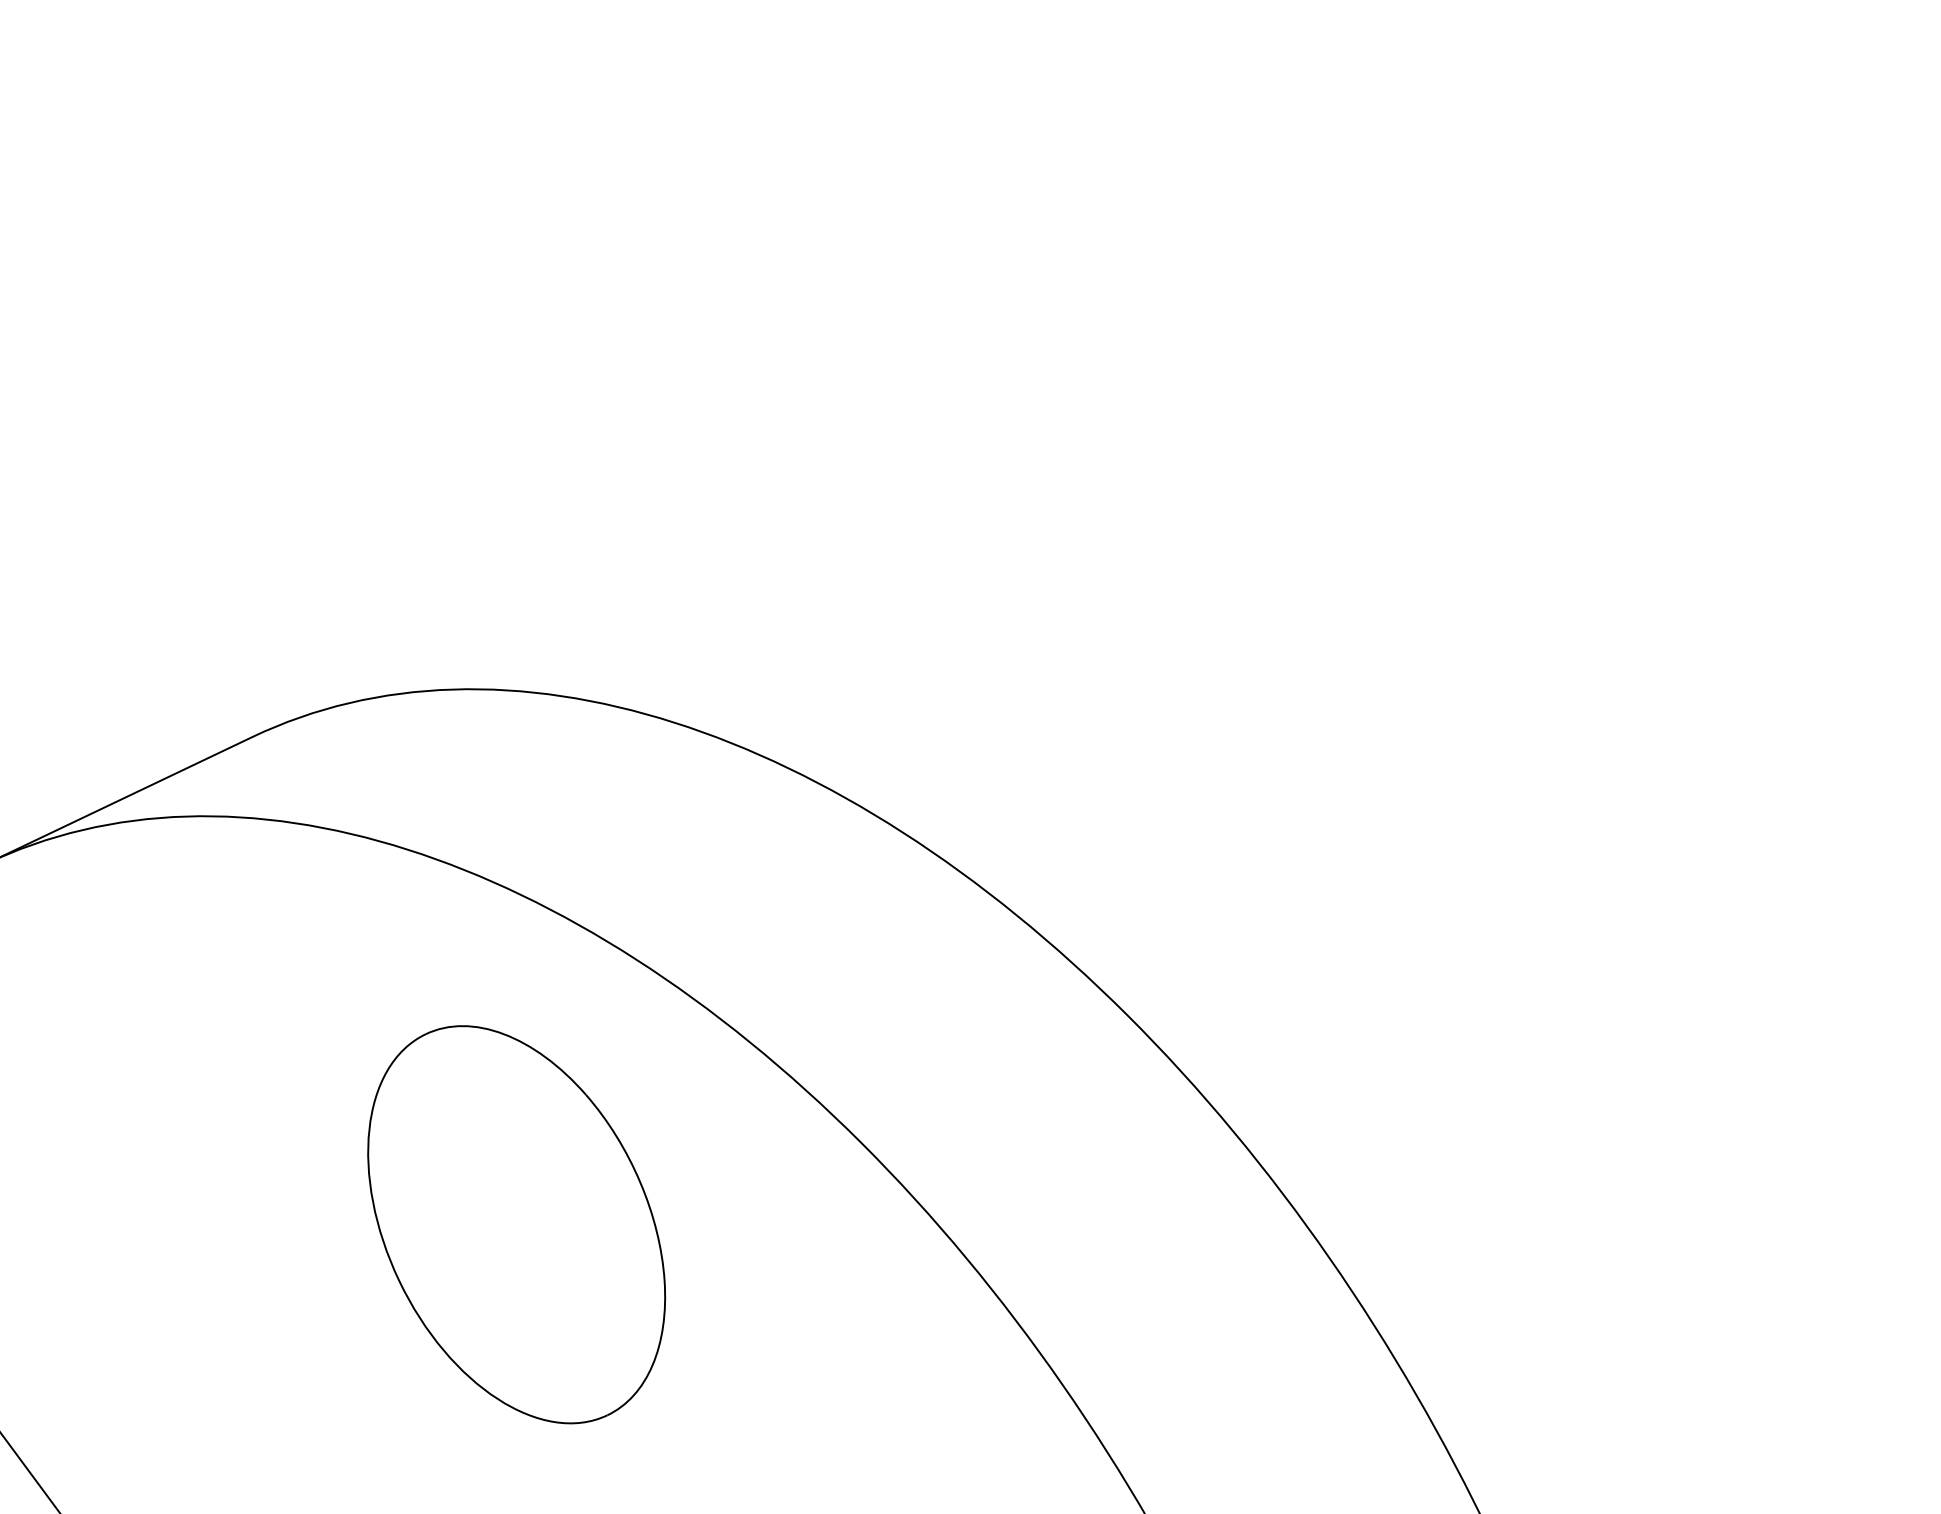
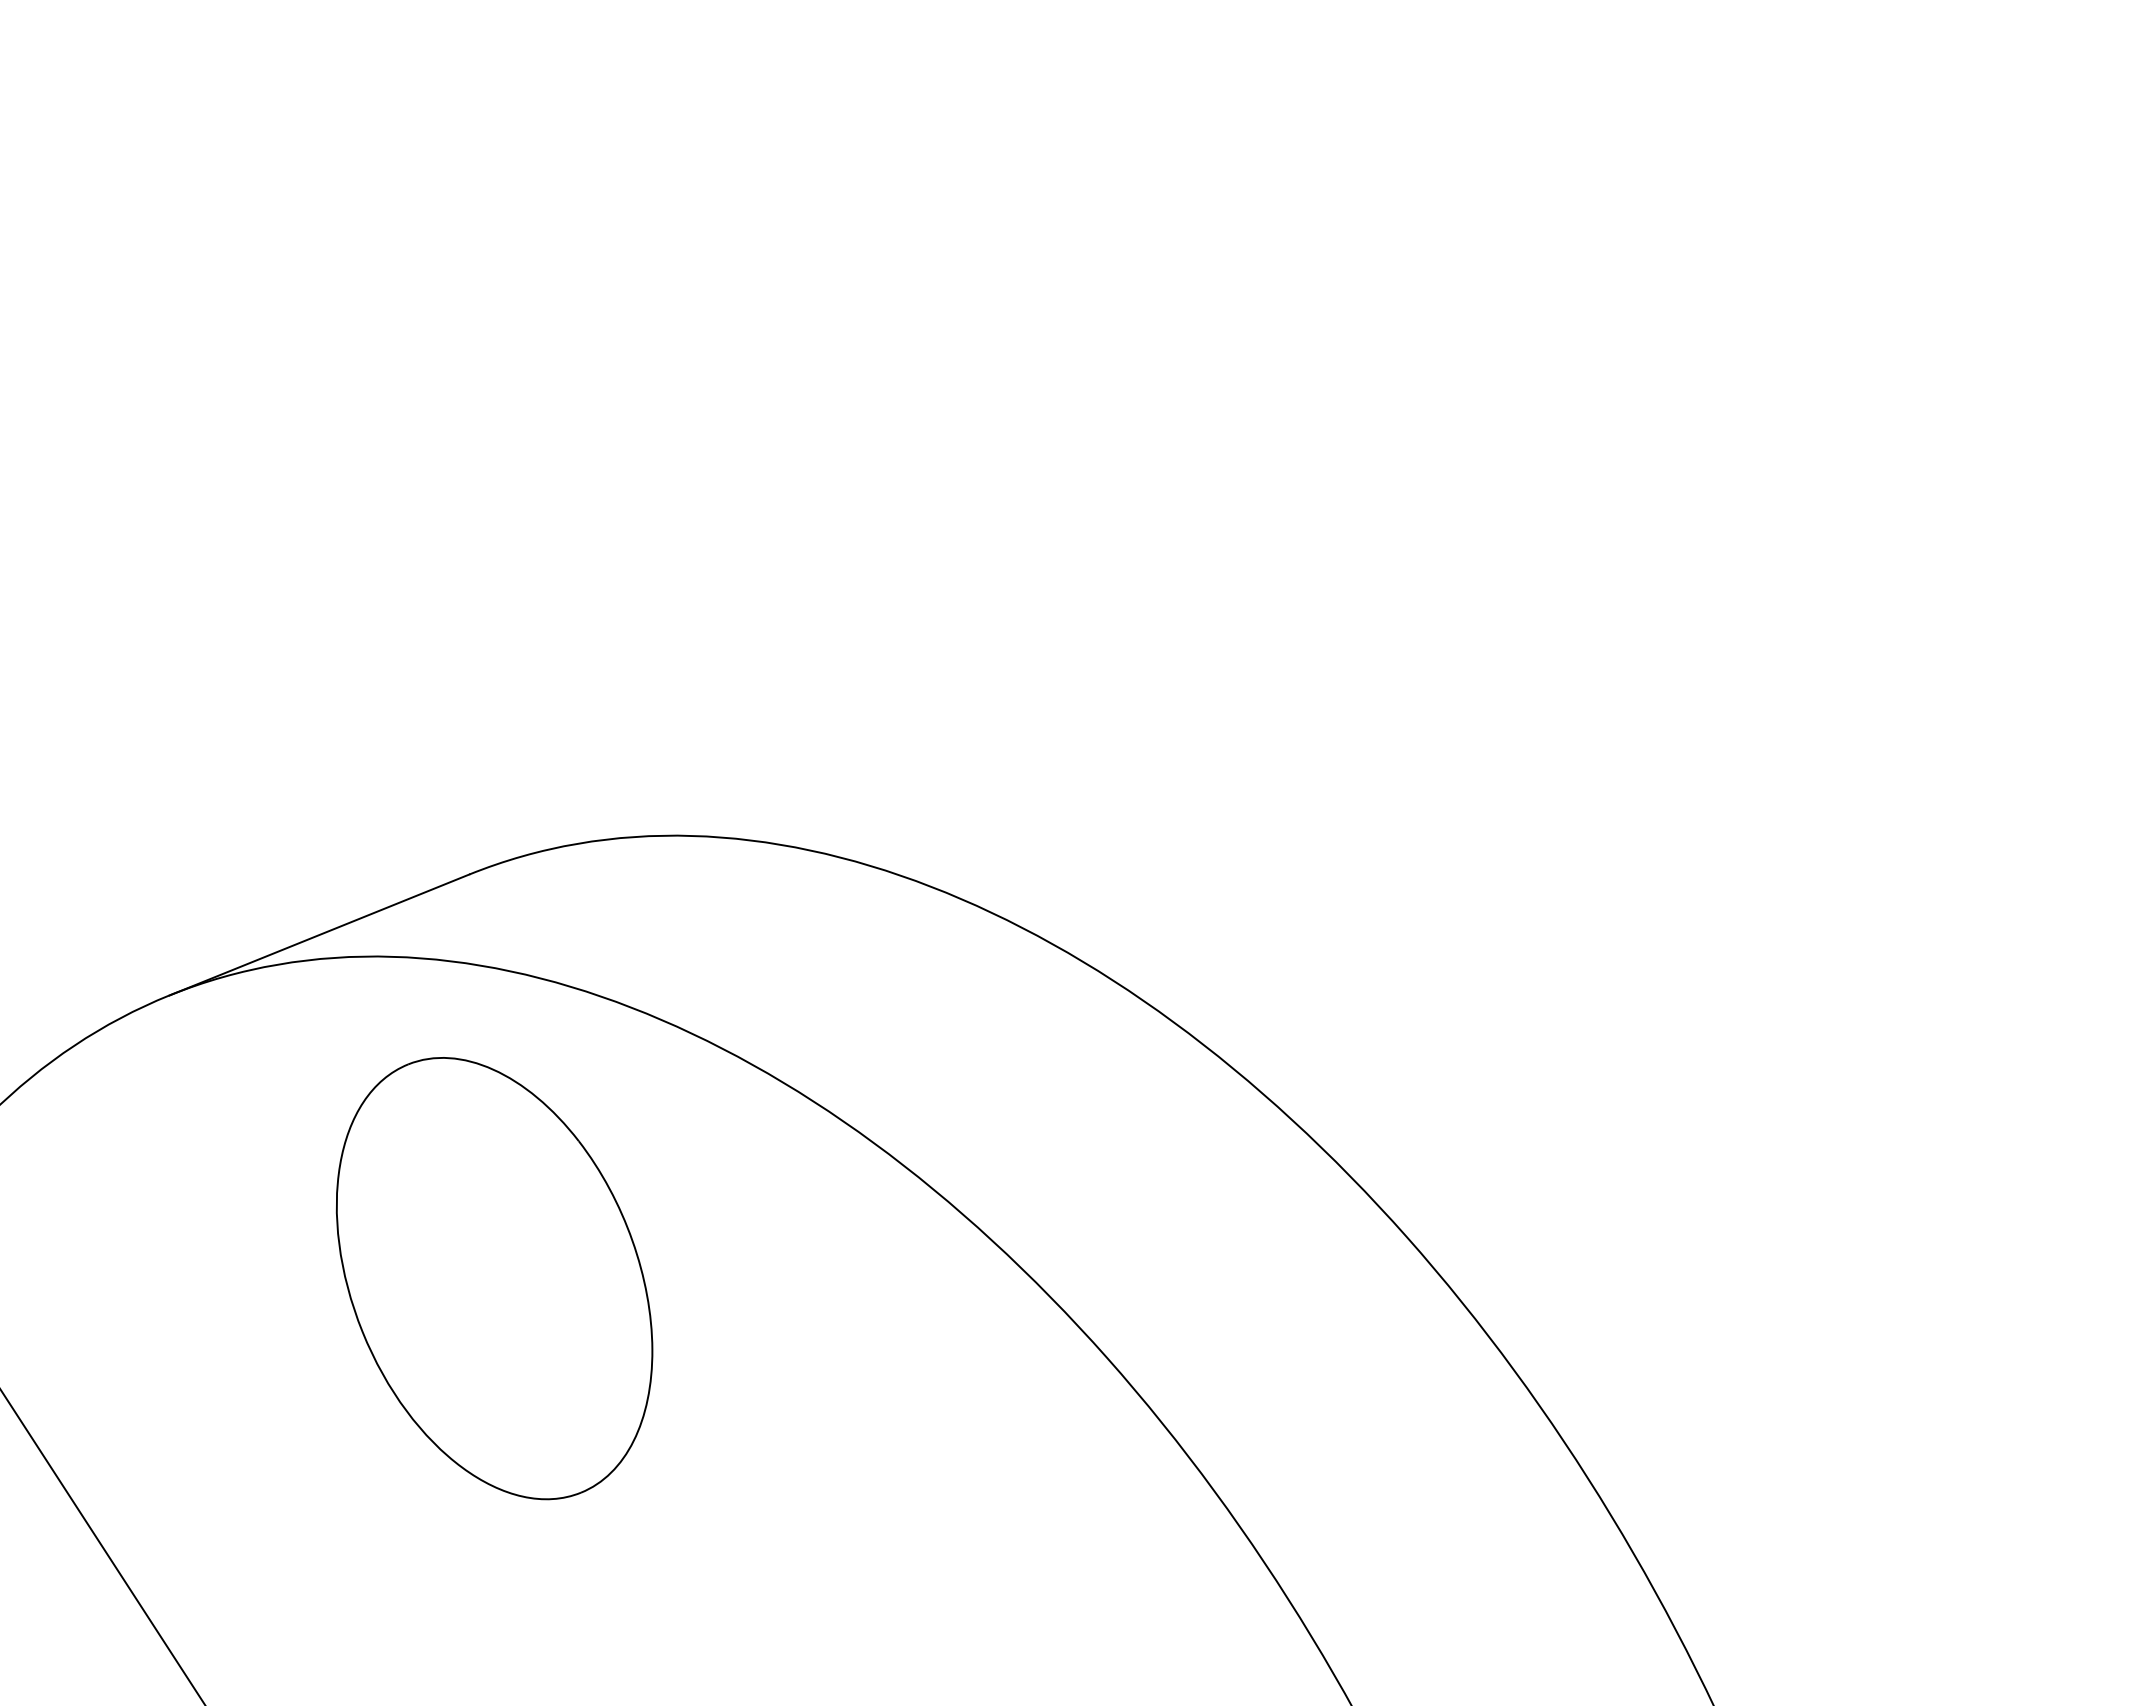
part: (516, 1224) -> (494, 1278), moved

